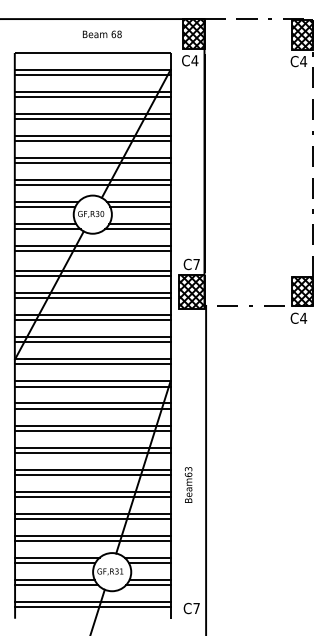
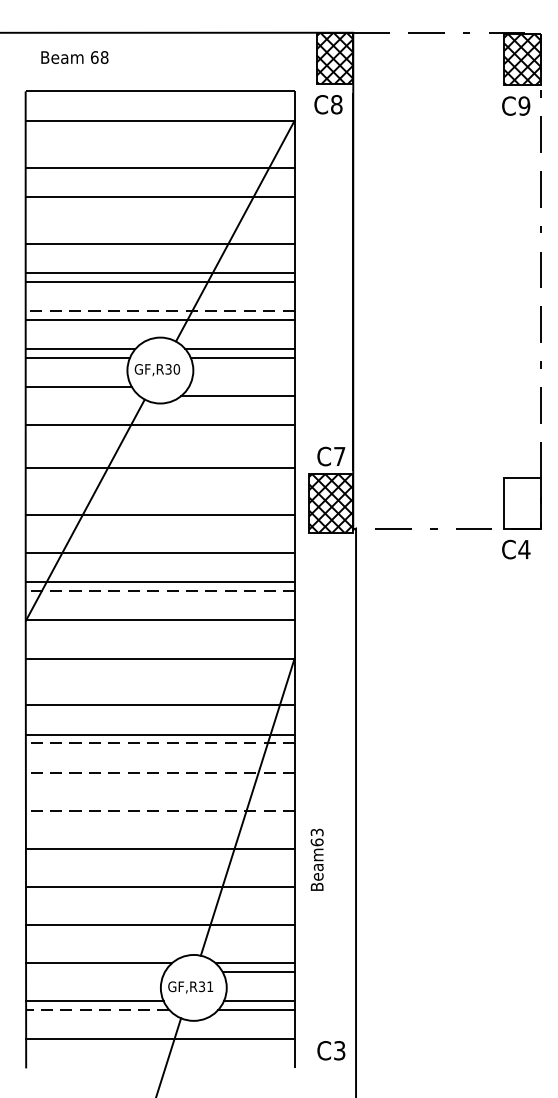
text: (102, 34) -> (75, 57), moved
text: (194, 60) -> (335, 104), C4 -> C8
text: (303, 61) -> (524, 106), C4 -> C9
line: (92, 75) -> (159, 130), removed
line: (92, 92) -> (159, 159), removed
line: (92, 119) -> (159, 206), removed
line: (92, 136) -> (159, 235), removed
line: (92, 180) -> (159, 311), solid -> dashed
line: (139, 224) -> (241, 387), removed
line: (47, 229) -> (82, 396), removed
line: (92, 251) -> (159, 434), removed
line: (92, 276) -> (159, 477), removed
hatch: (302, 291) -> (522, 503), removed
line: (92, 293) -> (159, 506), removed
line: (92, 315) -> (159, 544), removed
line: (92, 342) -> (159, 591), solid -> dashed
line: (92, 364) -> (159, 629), removed
line: (92, 386) -> (159, 667), removed
line: (92, 403) -> (159, 696), removed
line: (92, 430) -> (159, 743), solid -> dashed
line: (92, 447) -> (159, 772), solid -> dashed
line: (92, 452) -> (159, 781), removed
line: (92, 469) -> (159, 810), solid -> dashed
line: (92, 474) -> (159, 819), removed
text: (188, 484) -> (316, 858), moved
line: (92, 496) -> (159, 857), removed
line: (92, 518) -> (159, 895), removed
line: (92, 540) -> (159, 933), removed
line: (55, 562) -> (95, 971), removed
line: (56, 584) -> (97, 1009), solid -> dashed
line: (92, 607) -> (159, 1048), removed
text: (196, 608) -> (339, 1050), C7 -> C3

